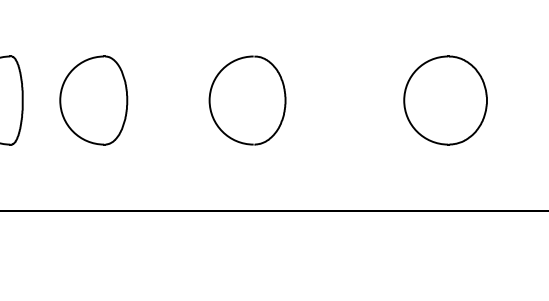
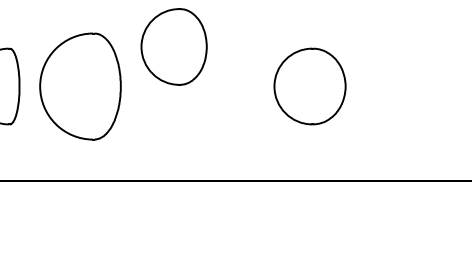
part: (93, 100) -> (80, 86), size x1.4
part: (247, 100) -> (174, 46), moved
part: (445, 100) -> (309, 86), moved

